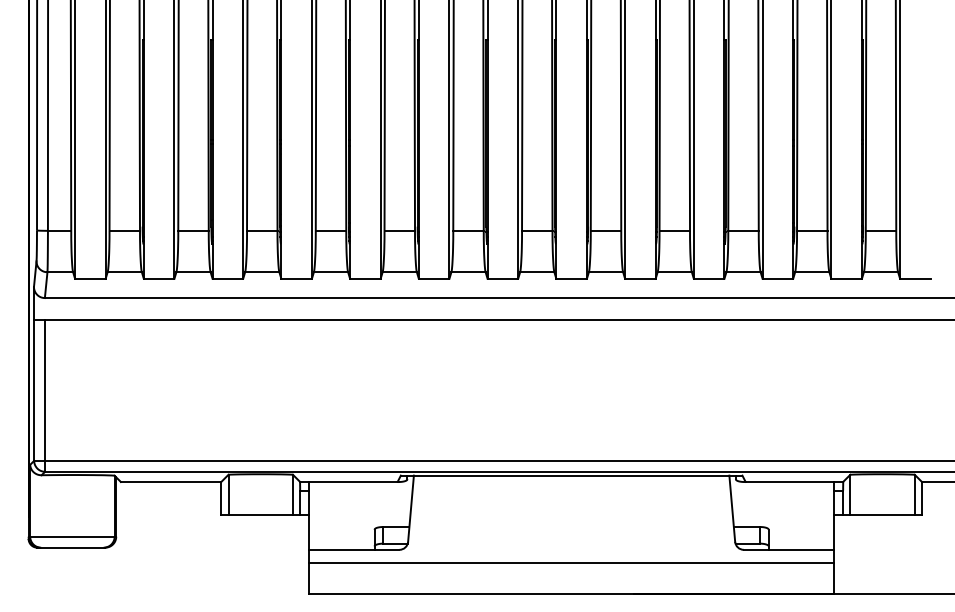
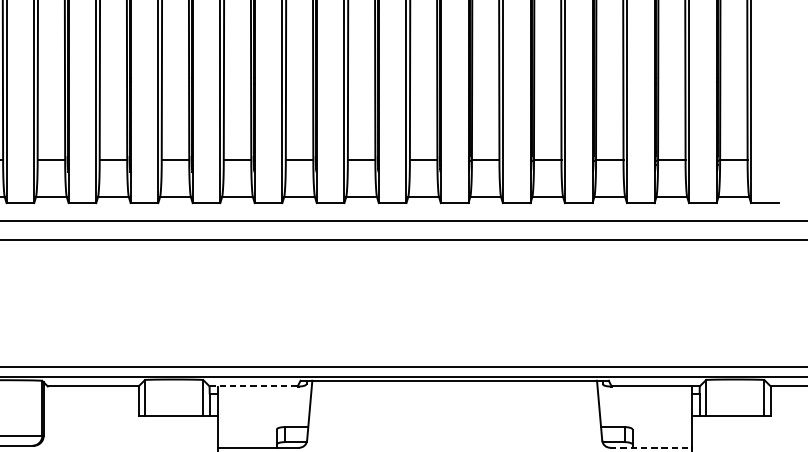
line: (348, 481) -> (253, 386), solid -> dashed
line: (789, 549) -> (651, 447), solid -> dashed

